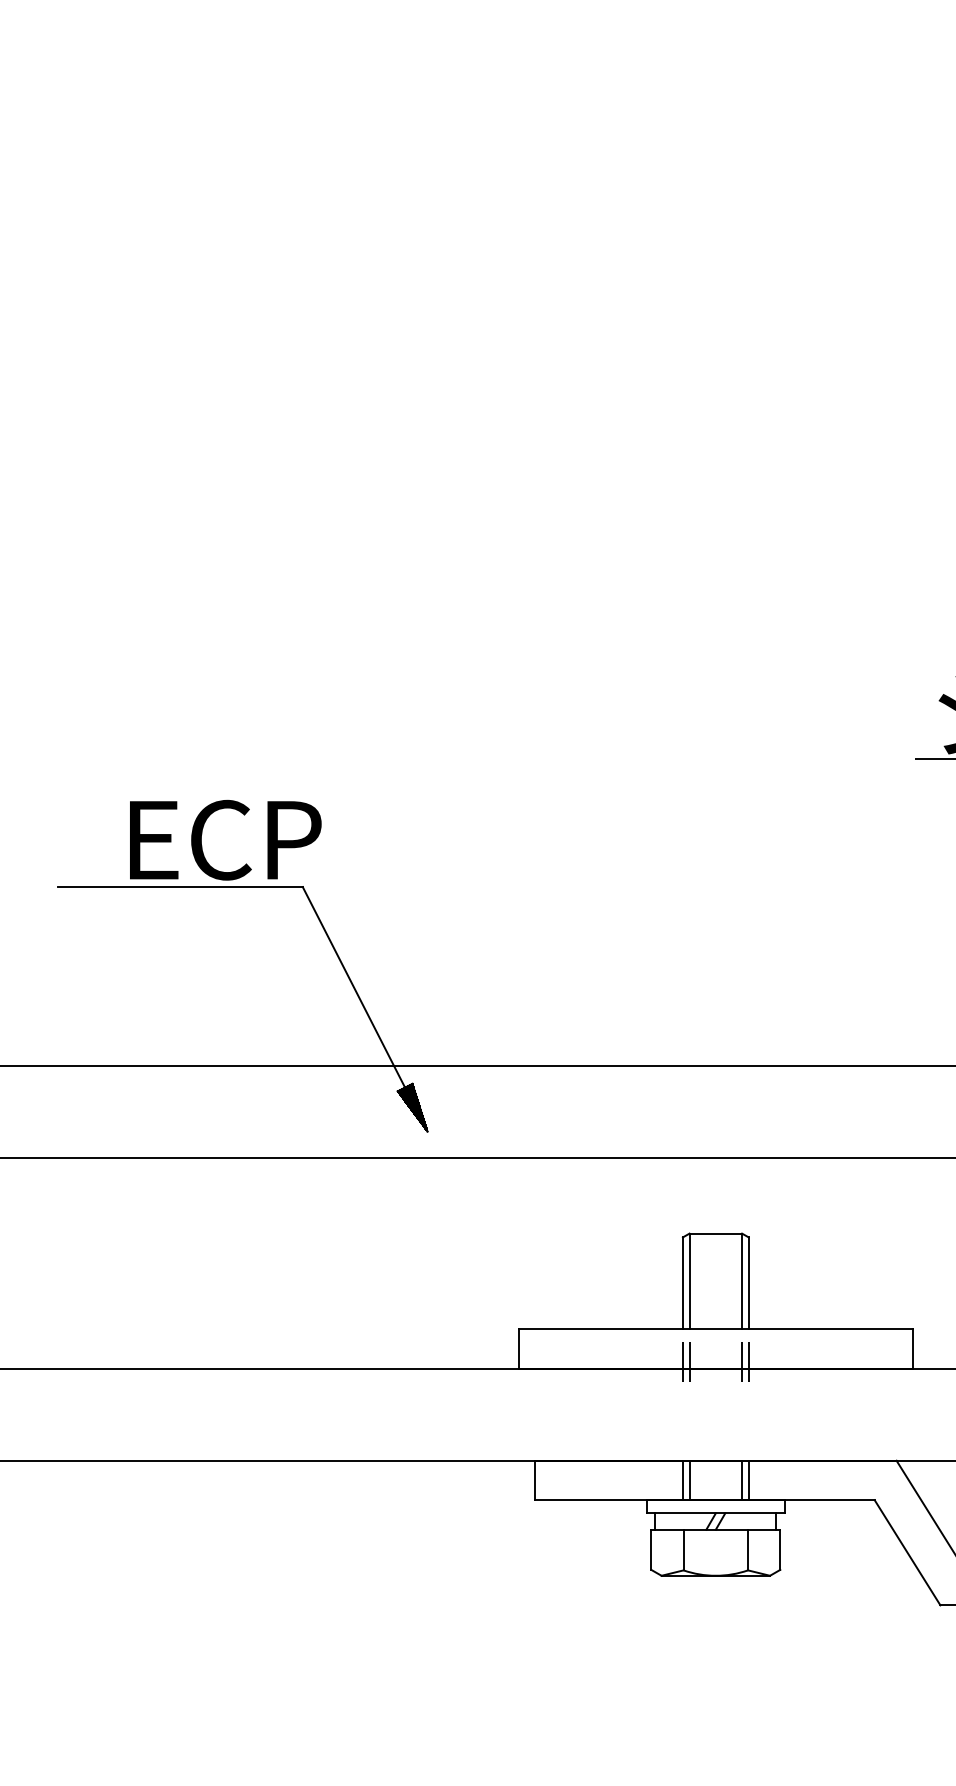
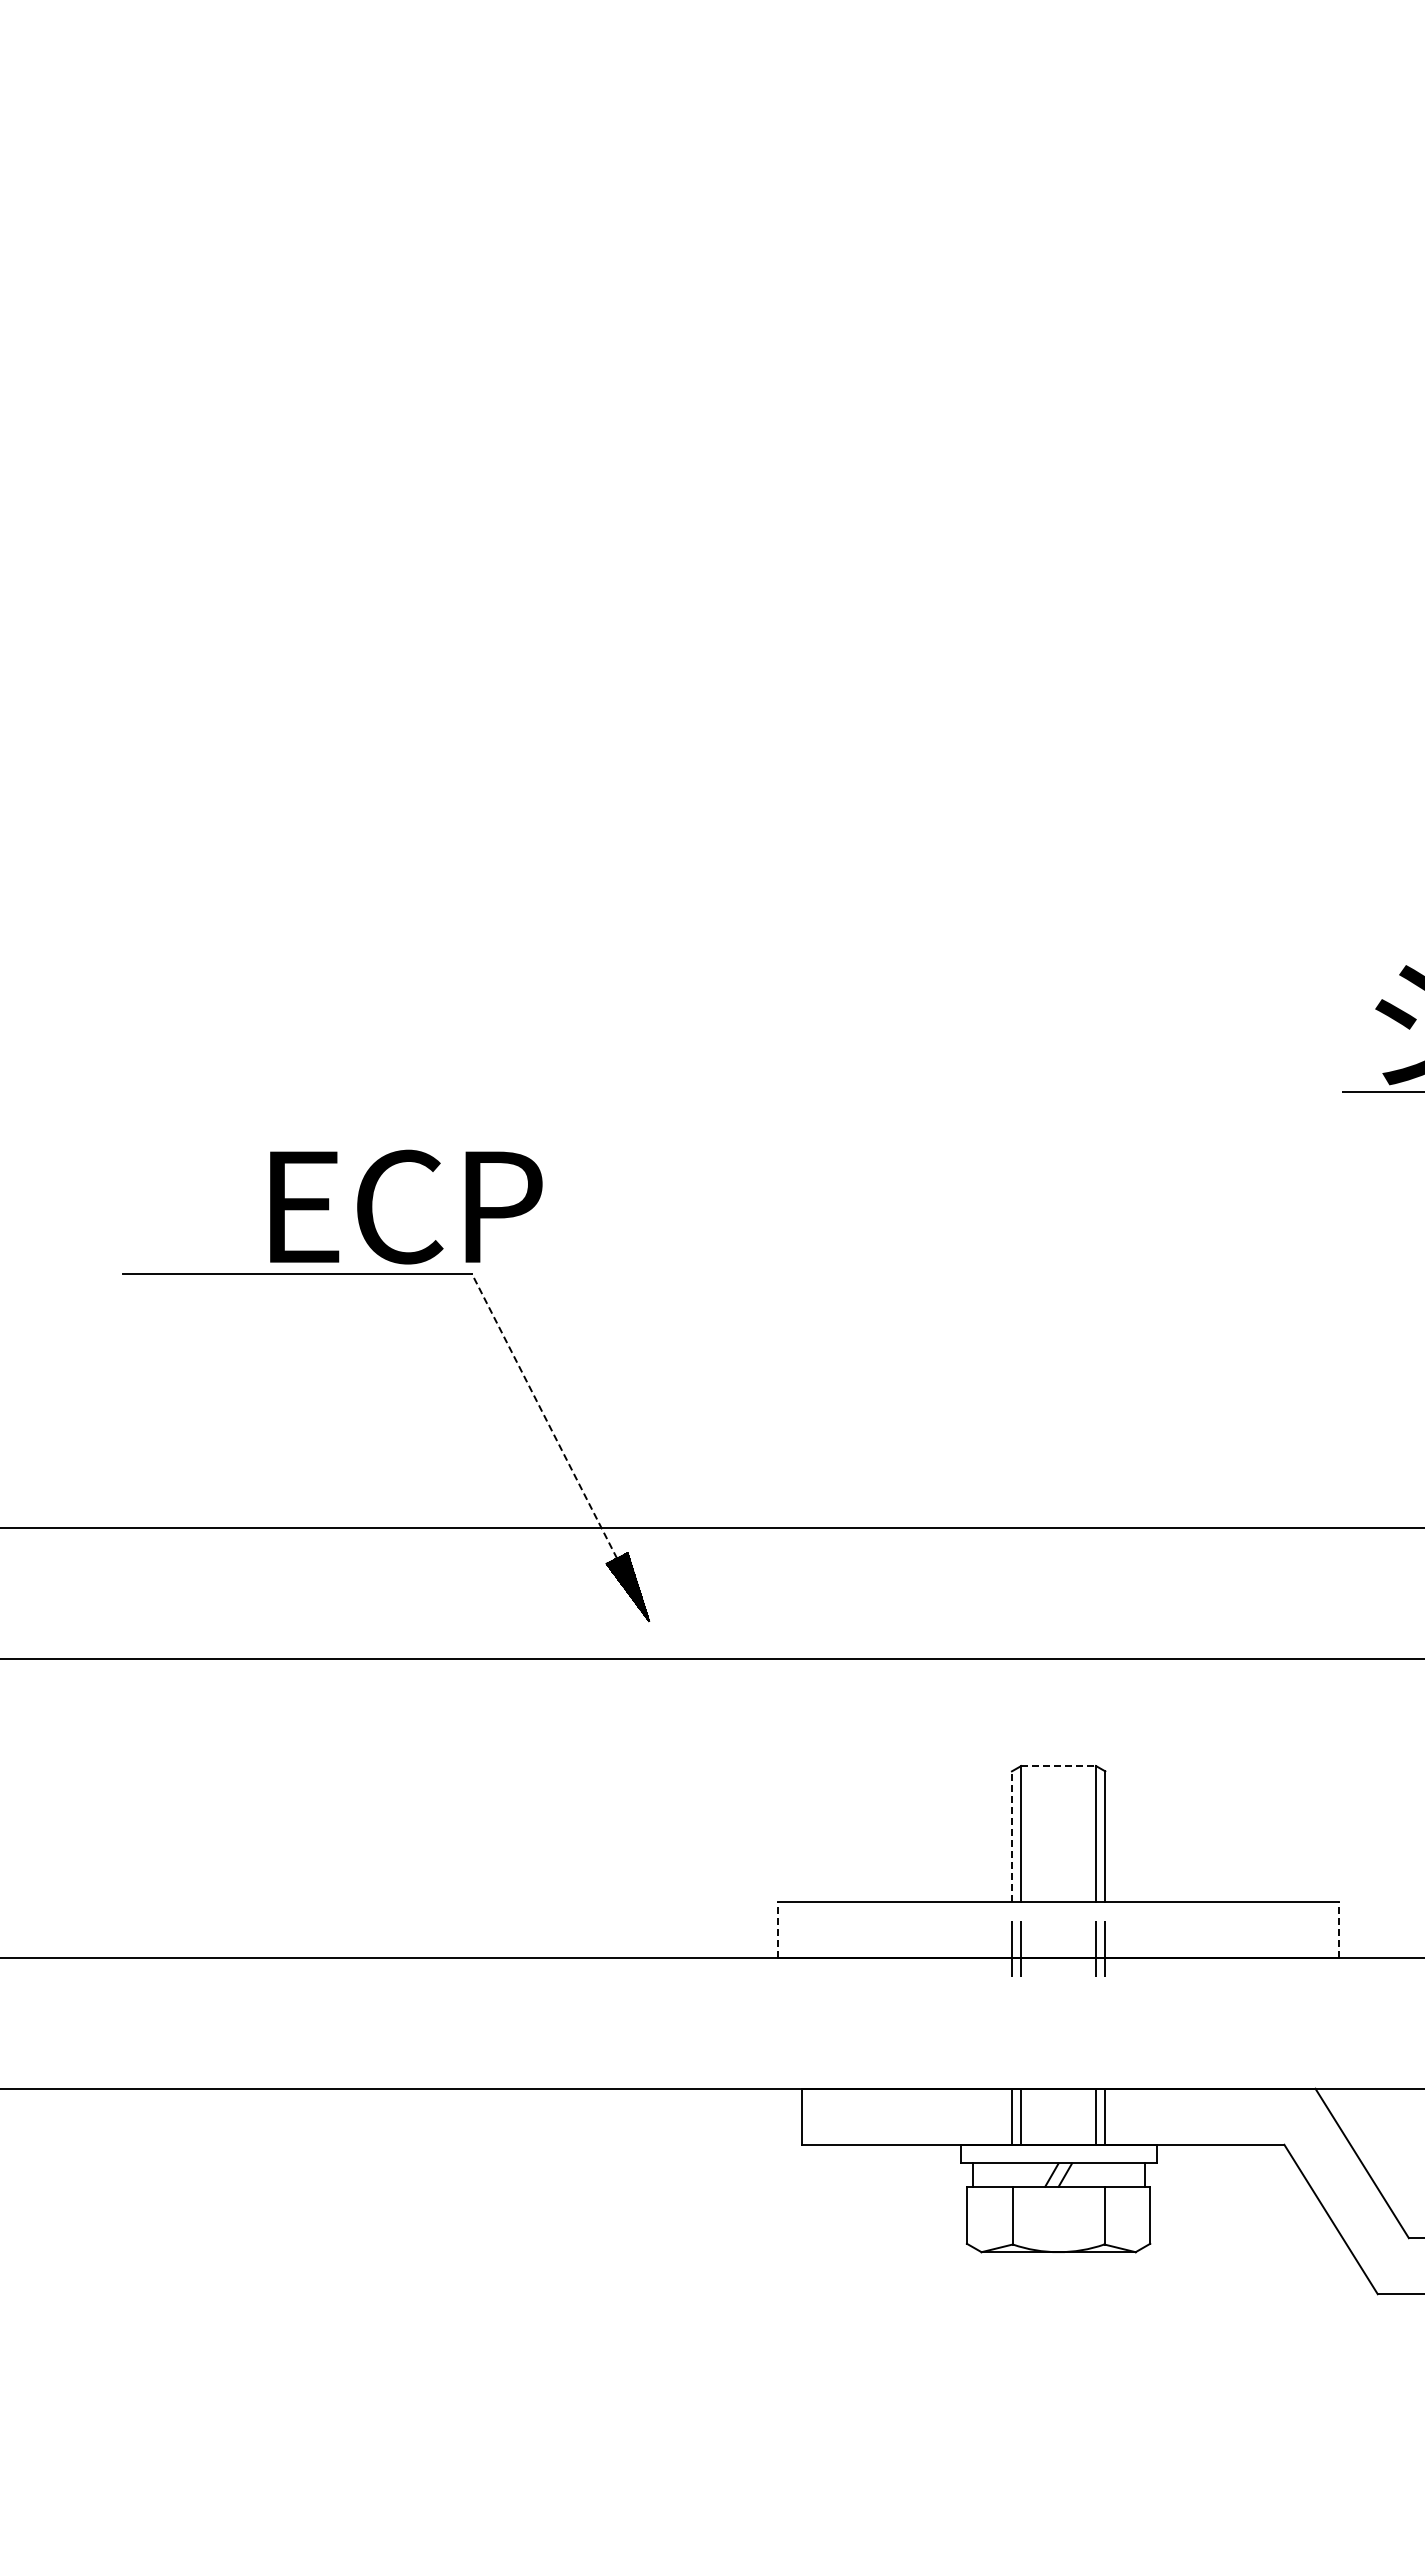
text: (225, 839) -> (406, 1206), moved
line: (353, 987) -> (544, 1416), solid -> dashed
line: (716, 1233) -> (1059, 1766), solid -> dashed
line: (682, 1283) -> (1011, 1836), solid -> dashed
line: (518, 1348) -> (778, 1929), solid -> dashed
line: (912, 1348) -> (1338, 1929), solid -> dashed

